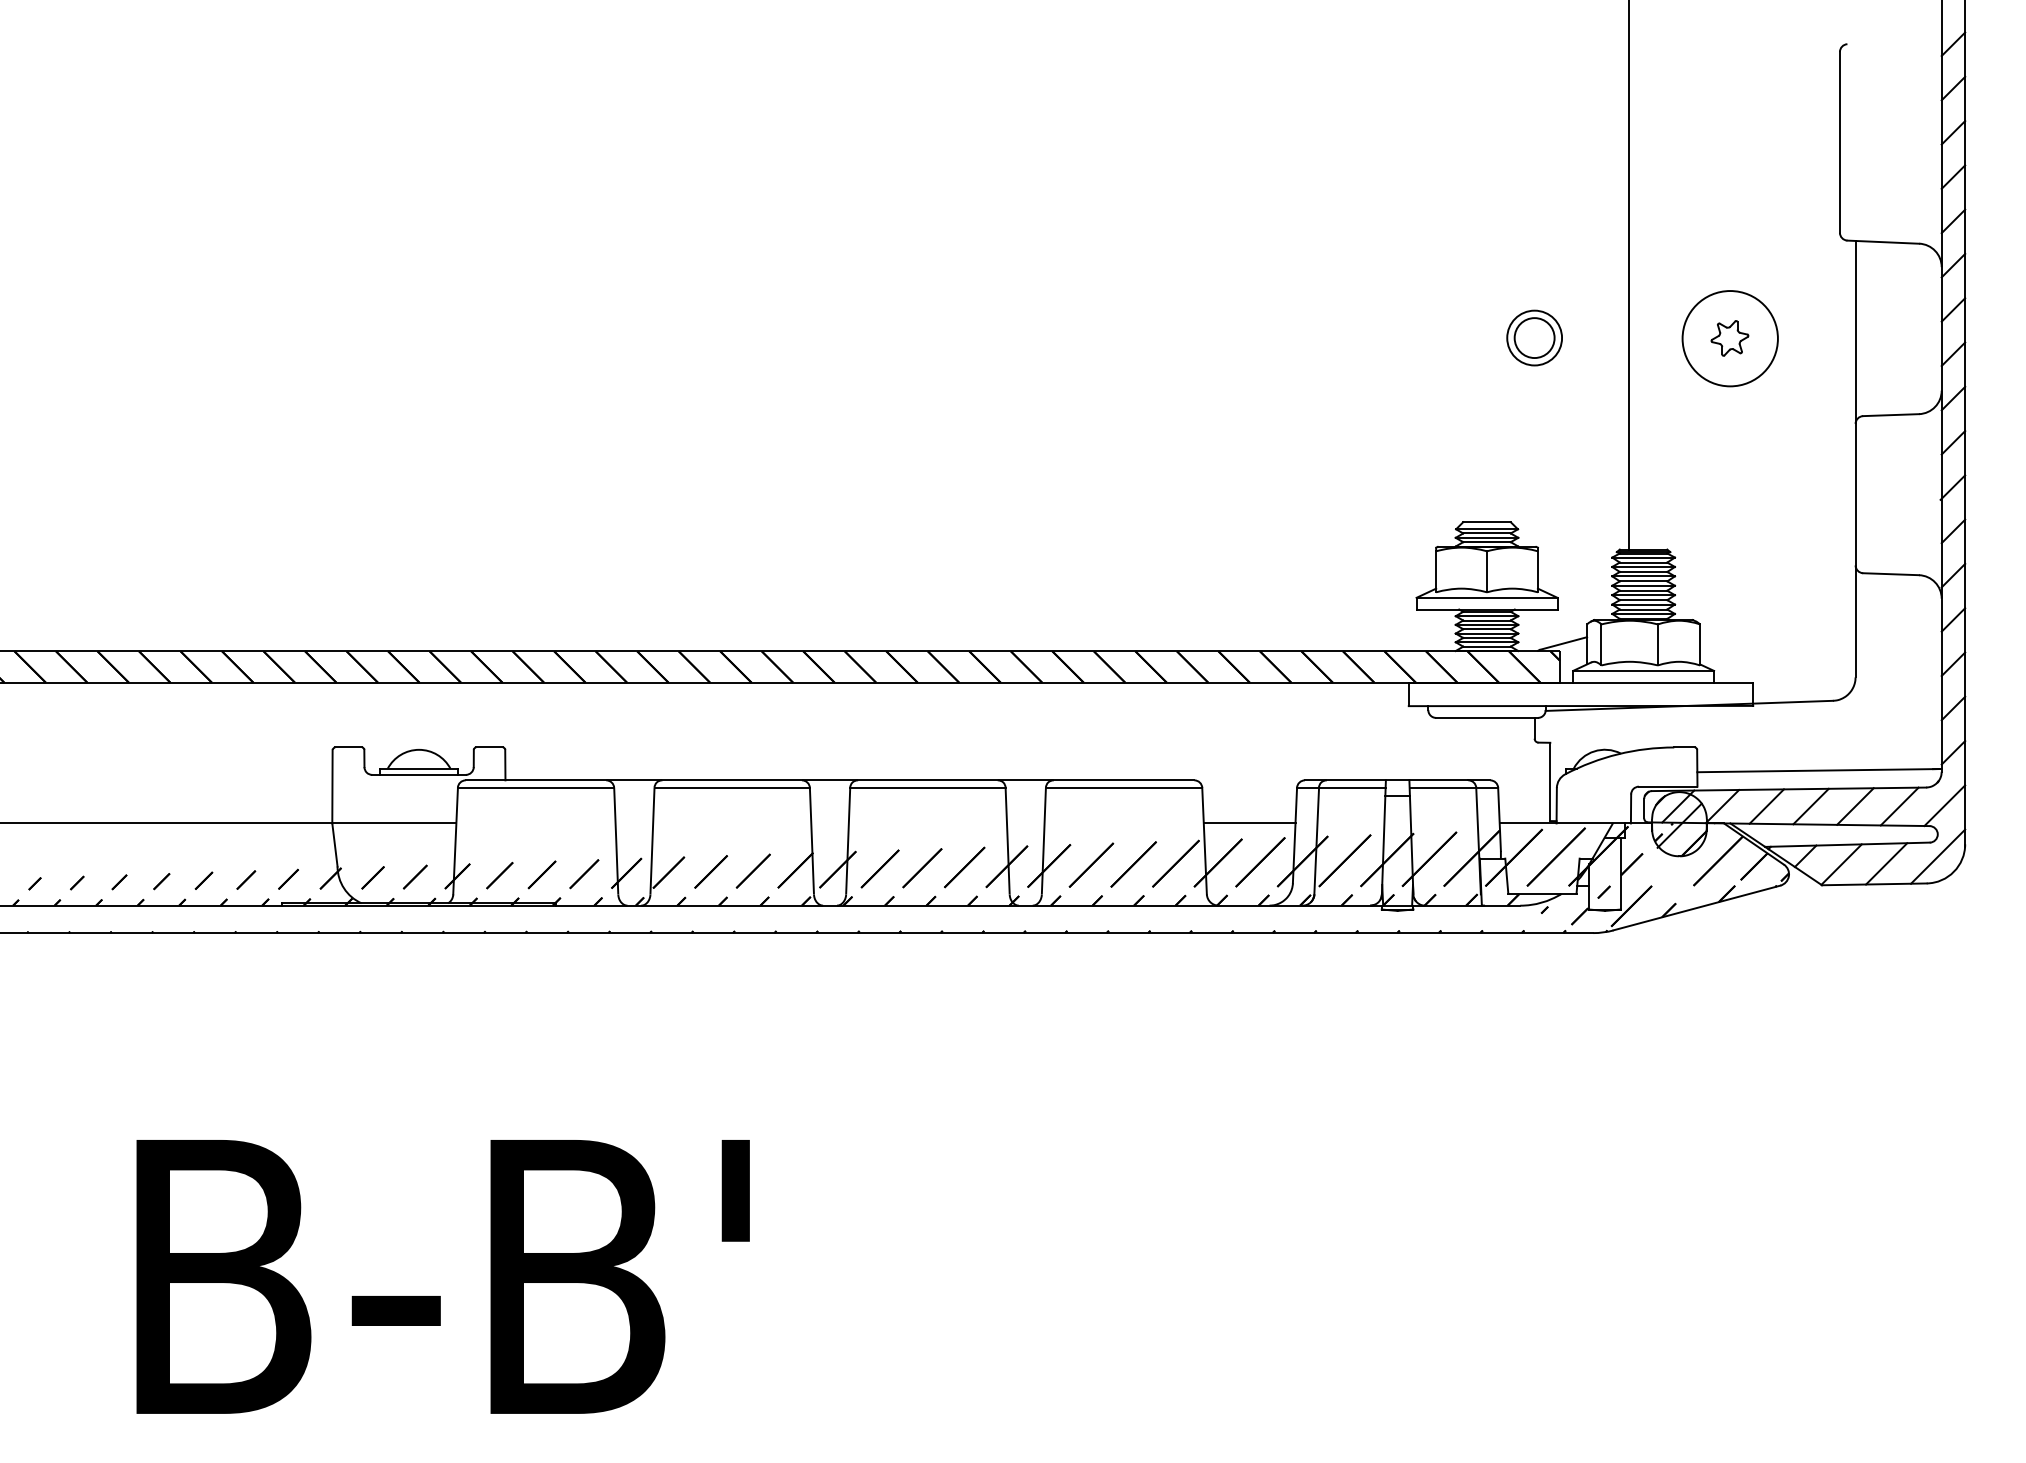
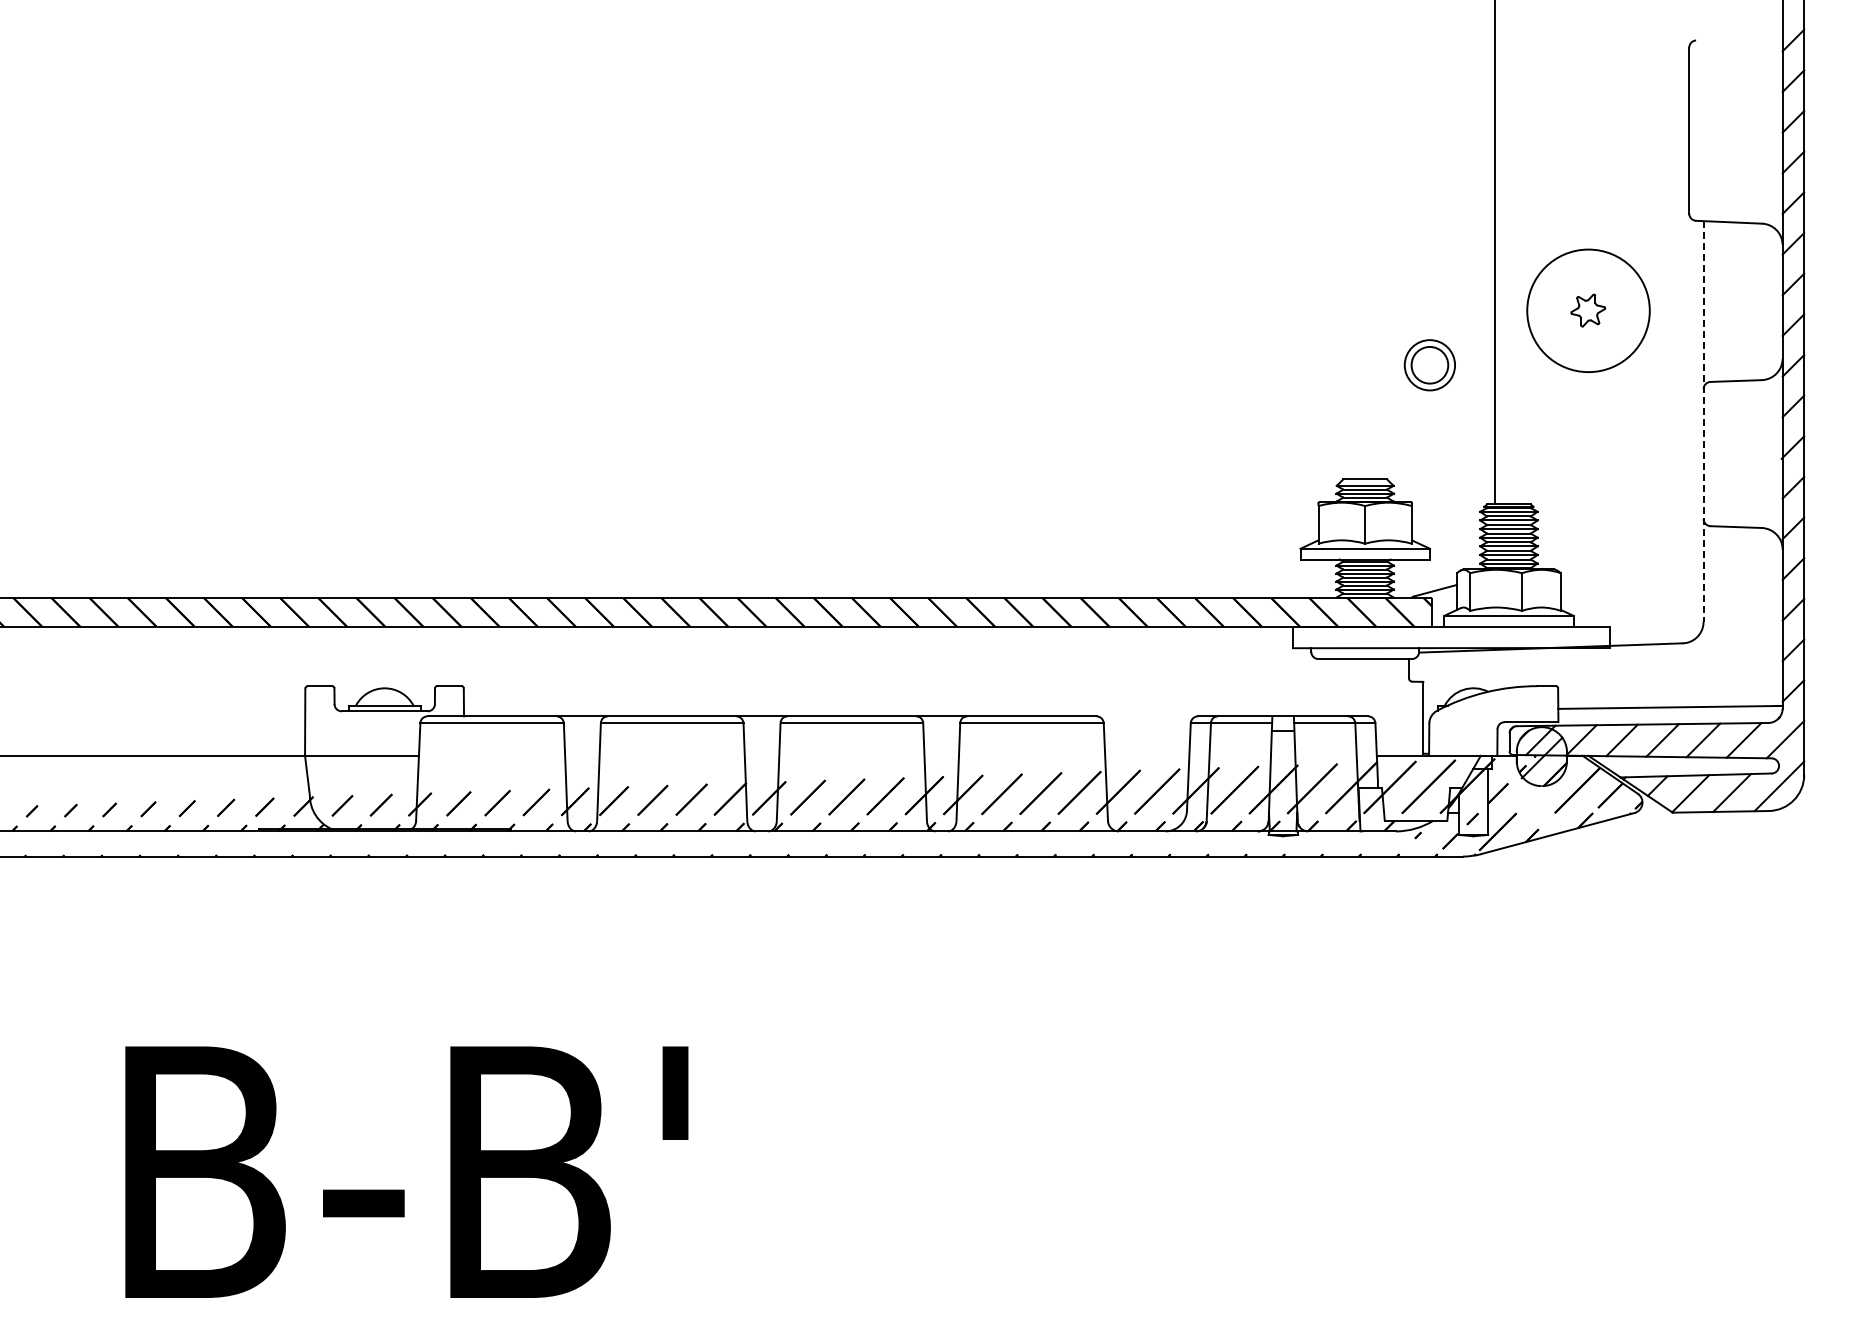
part: (1534, 338) -> (1429, 365), moved
circle: (1730, 338) -> (1588, 310), size x1.4
line: (1855, 459) -> (1703, 421), solid -> dashed
line: (1249, 822) -> (1147, 755), removed

